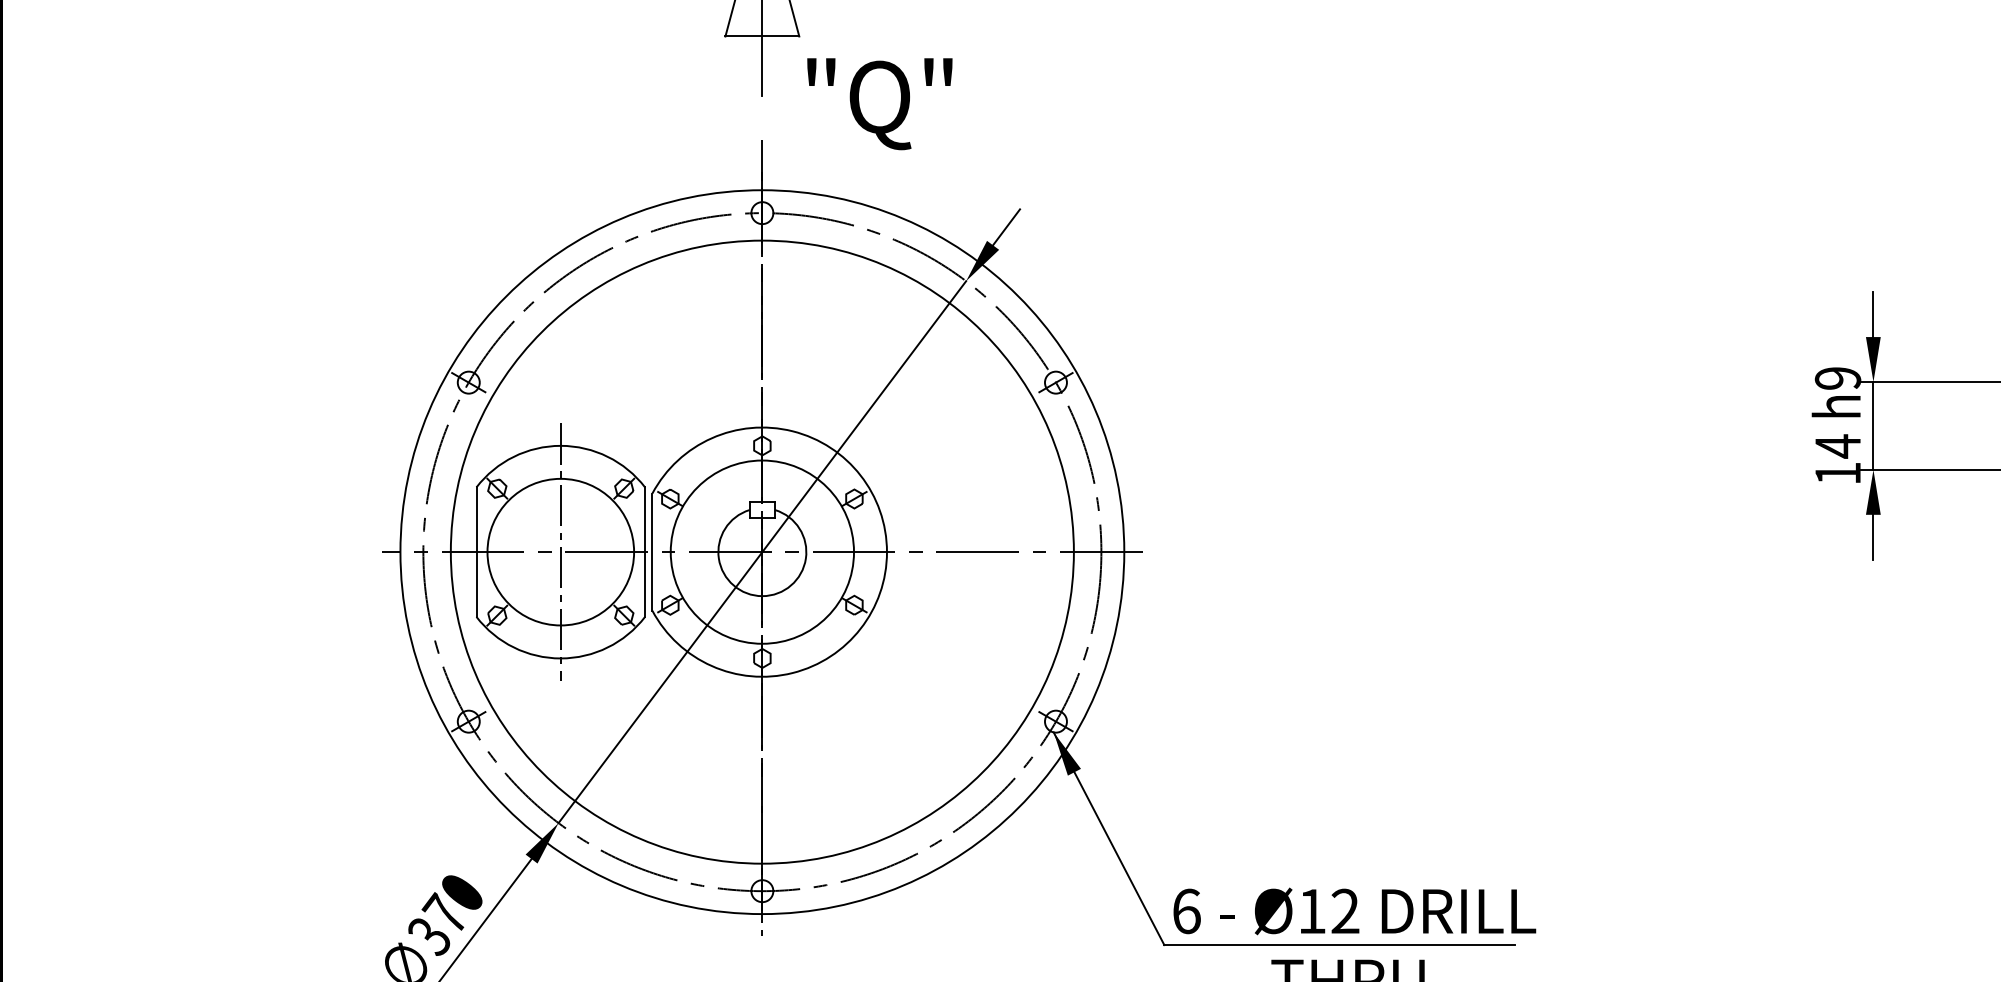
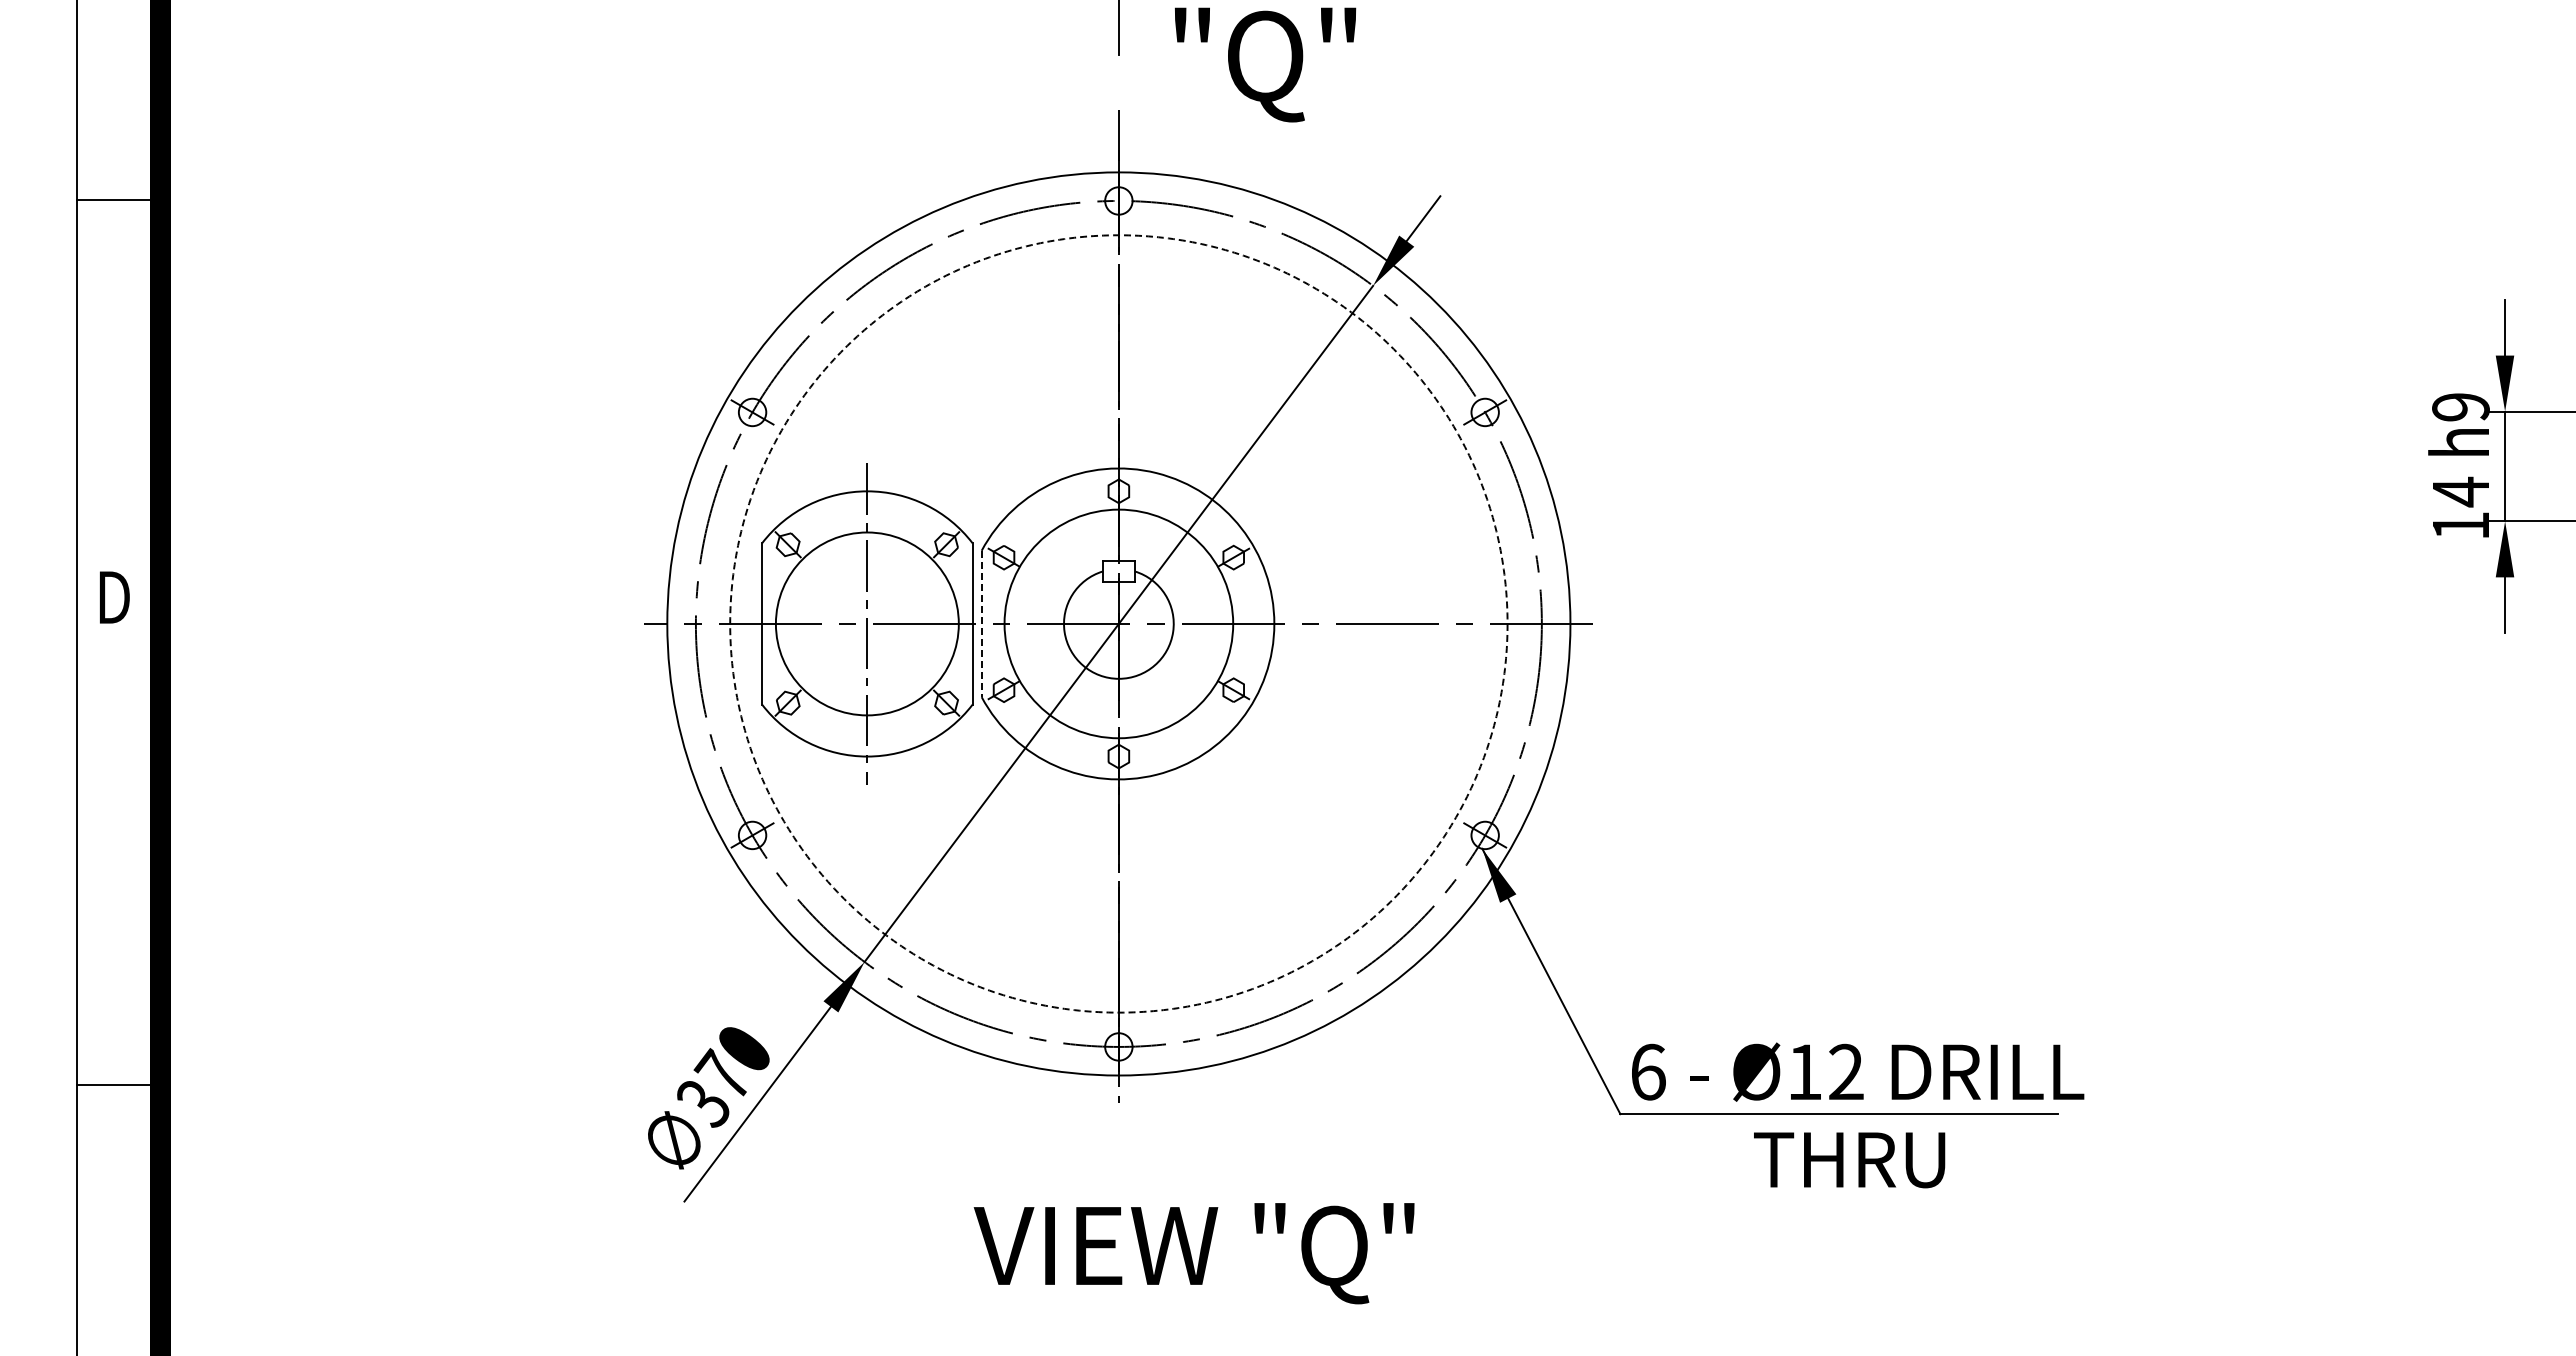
circle: (762, 551) -> (1118, 623), solid -> dashed
line: (652, 552) -> (981, 624), solid -> dashed

